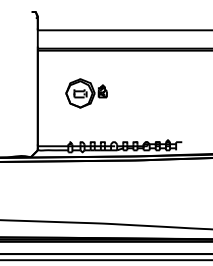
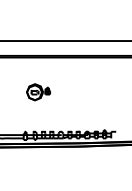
part: (86, 93) -> (38, 92), size x0.7

